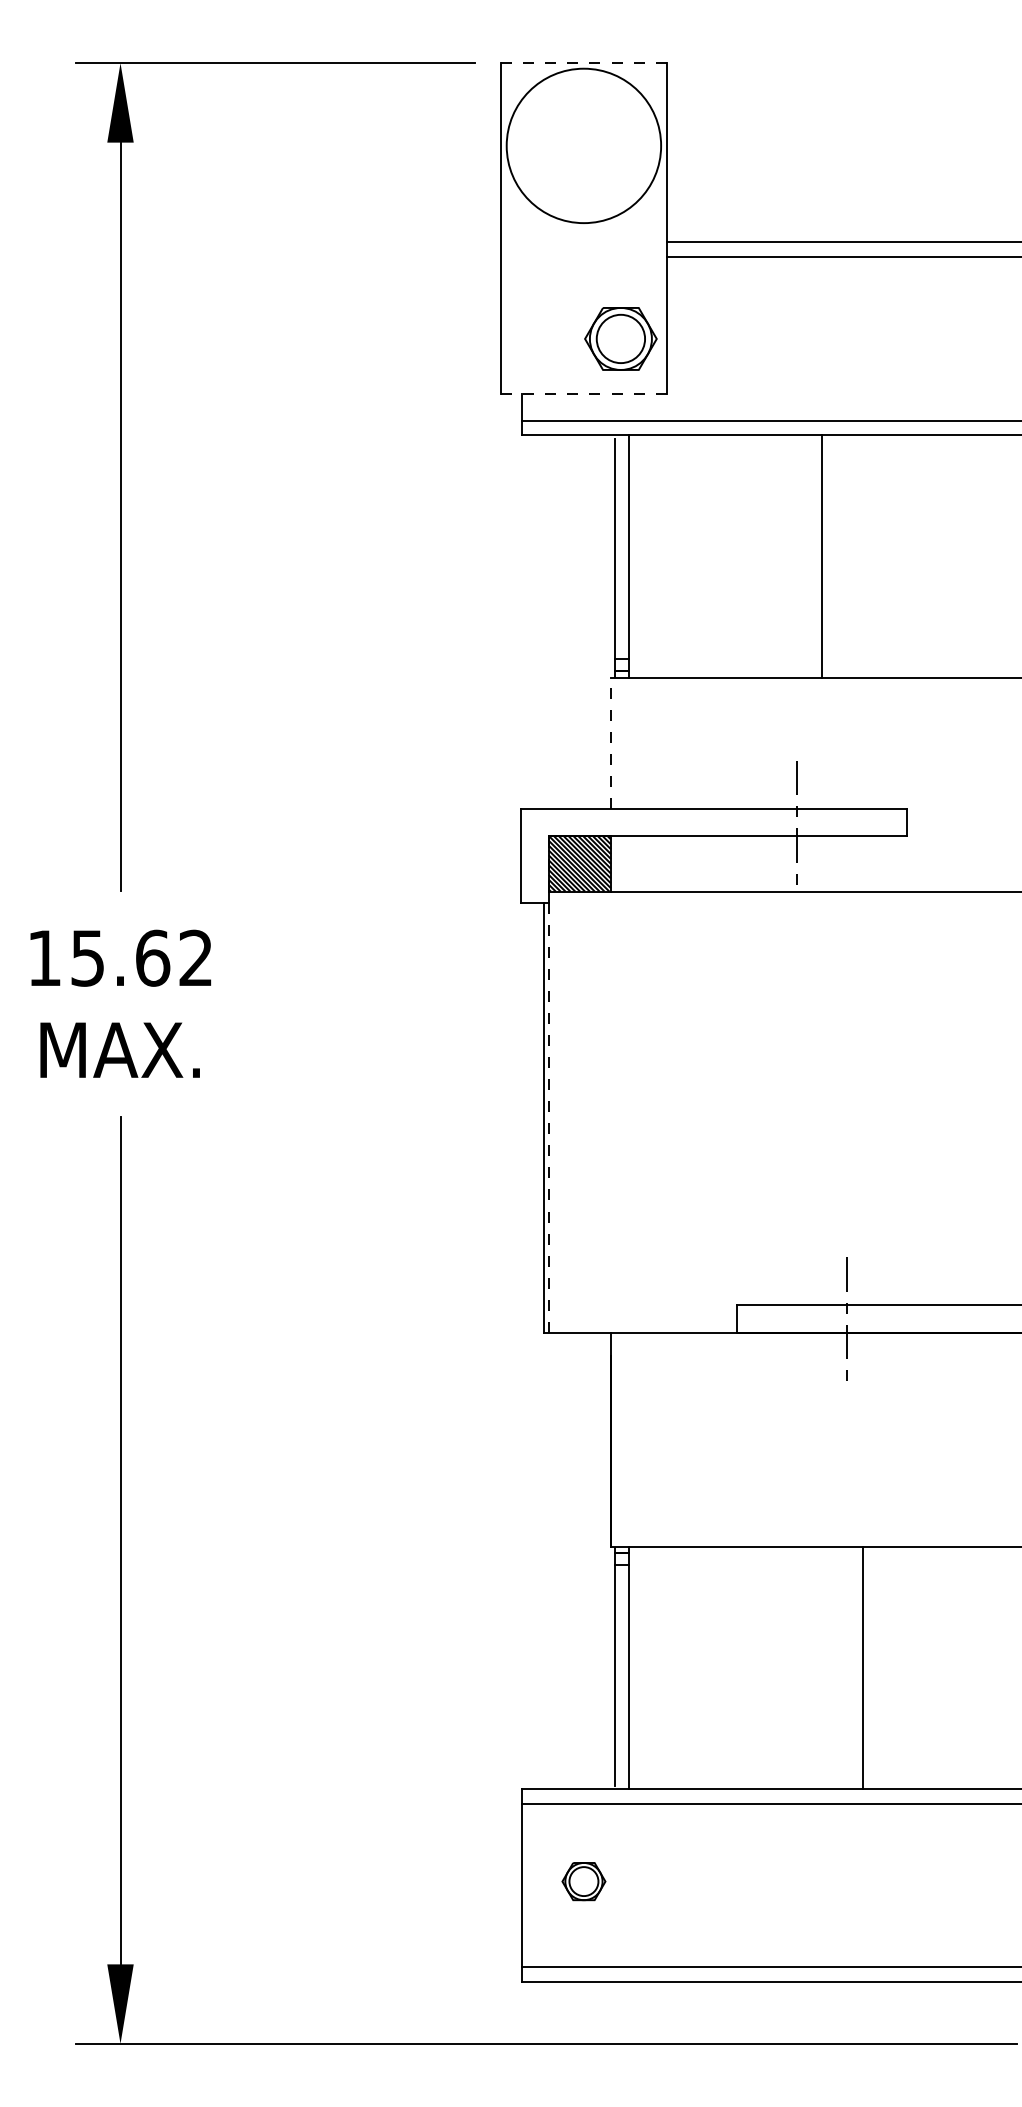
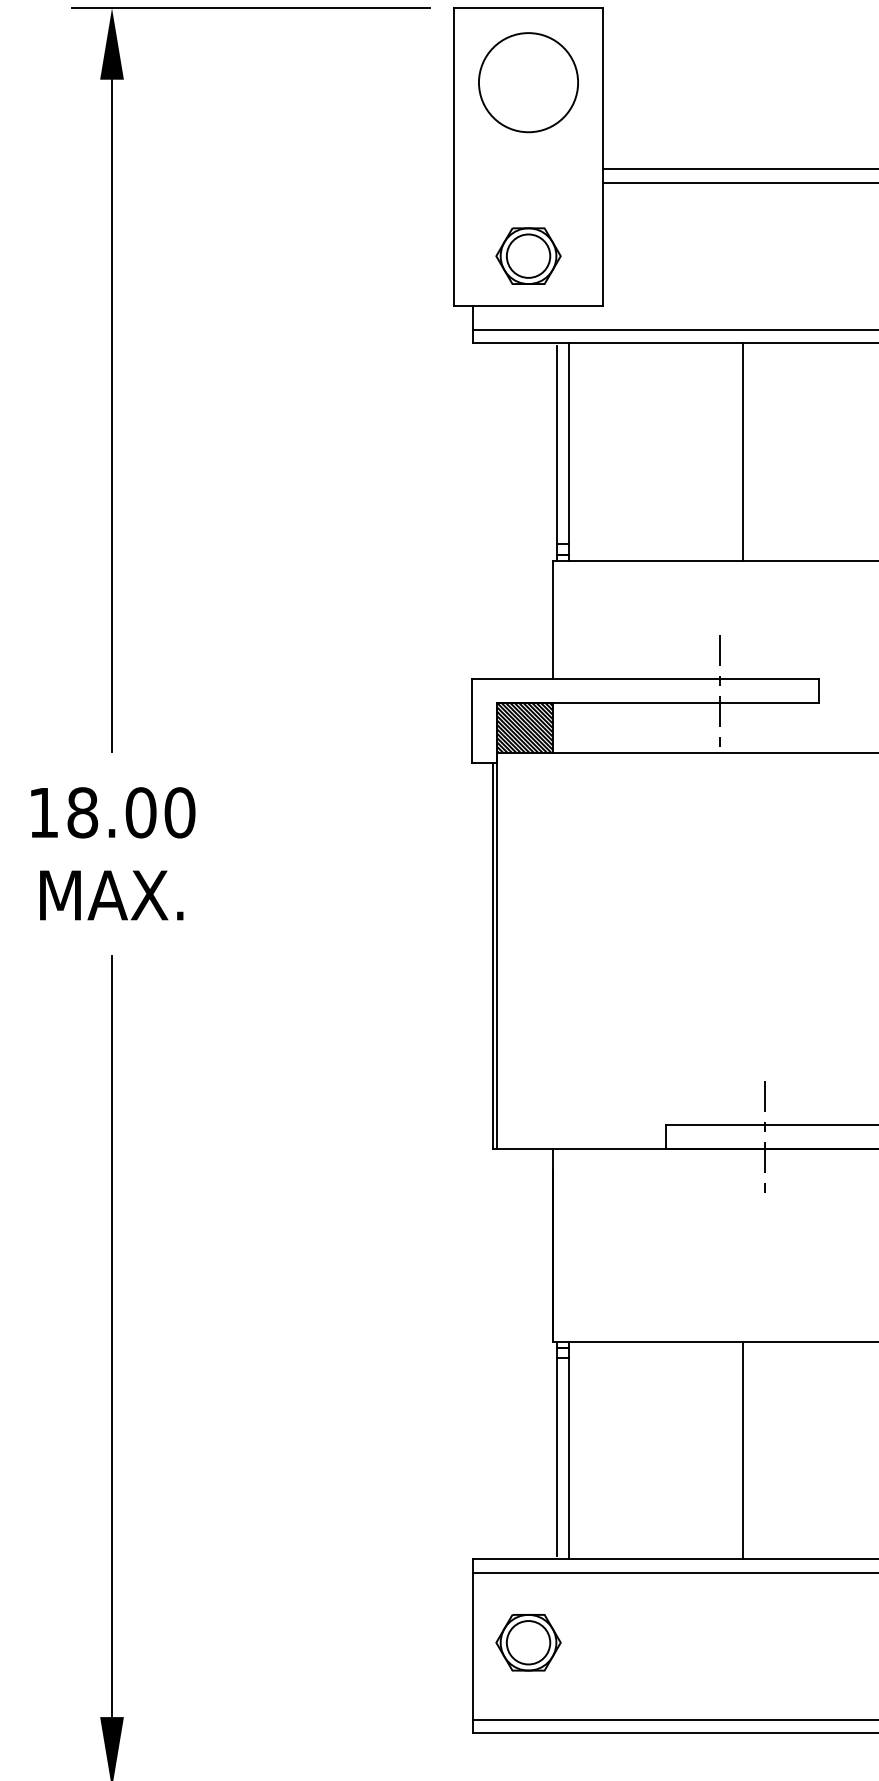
line: (583, 63) -> (528, 8), dashed -> solid
circle: (583, 145) -> (528, 82), size x0.71
part: (620, 338) -> (528, 255), moved
line: (583, 394) -> (528, 306), dashed -> solid
line: (610, 743) -> (552, 619), dashed -> solid
text: (142, 957) -> (131, 812), 15.62 -> 18.00
line: (548, 1084) -> (496, 926), dashed -> solid
line: (863, 1667) -> (742, 1450), moved
part: (583, 1881) -> (528, 1642), size x1.67

